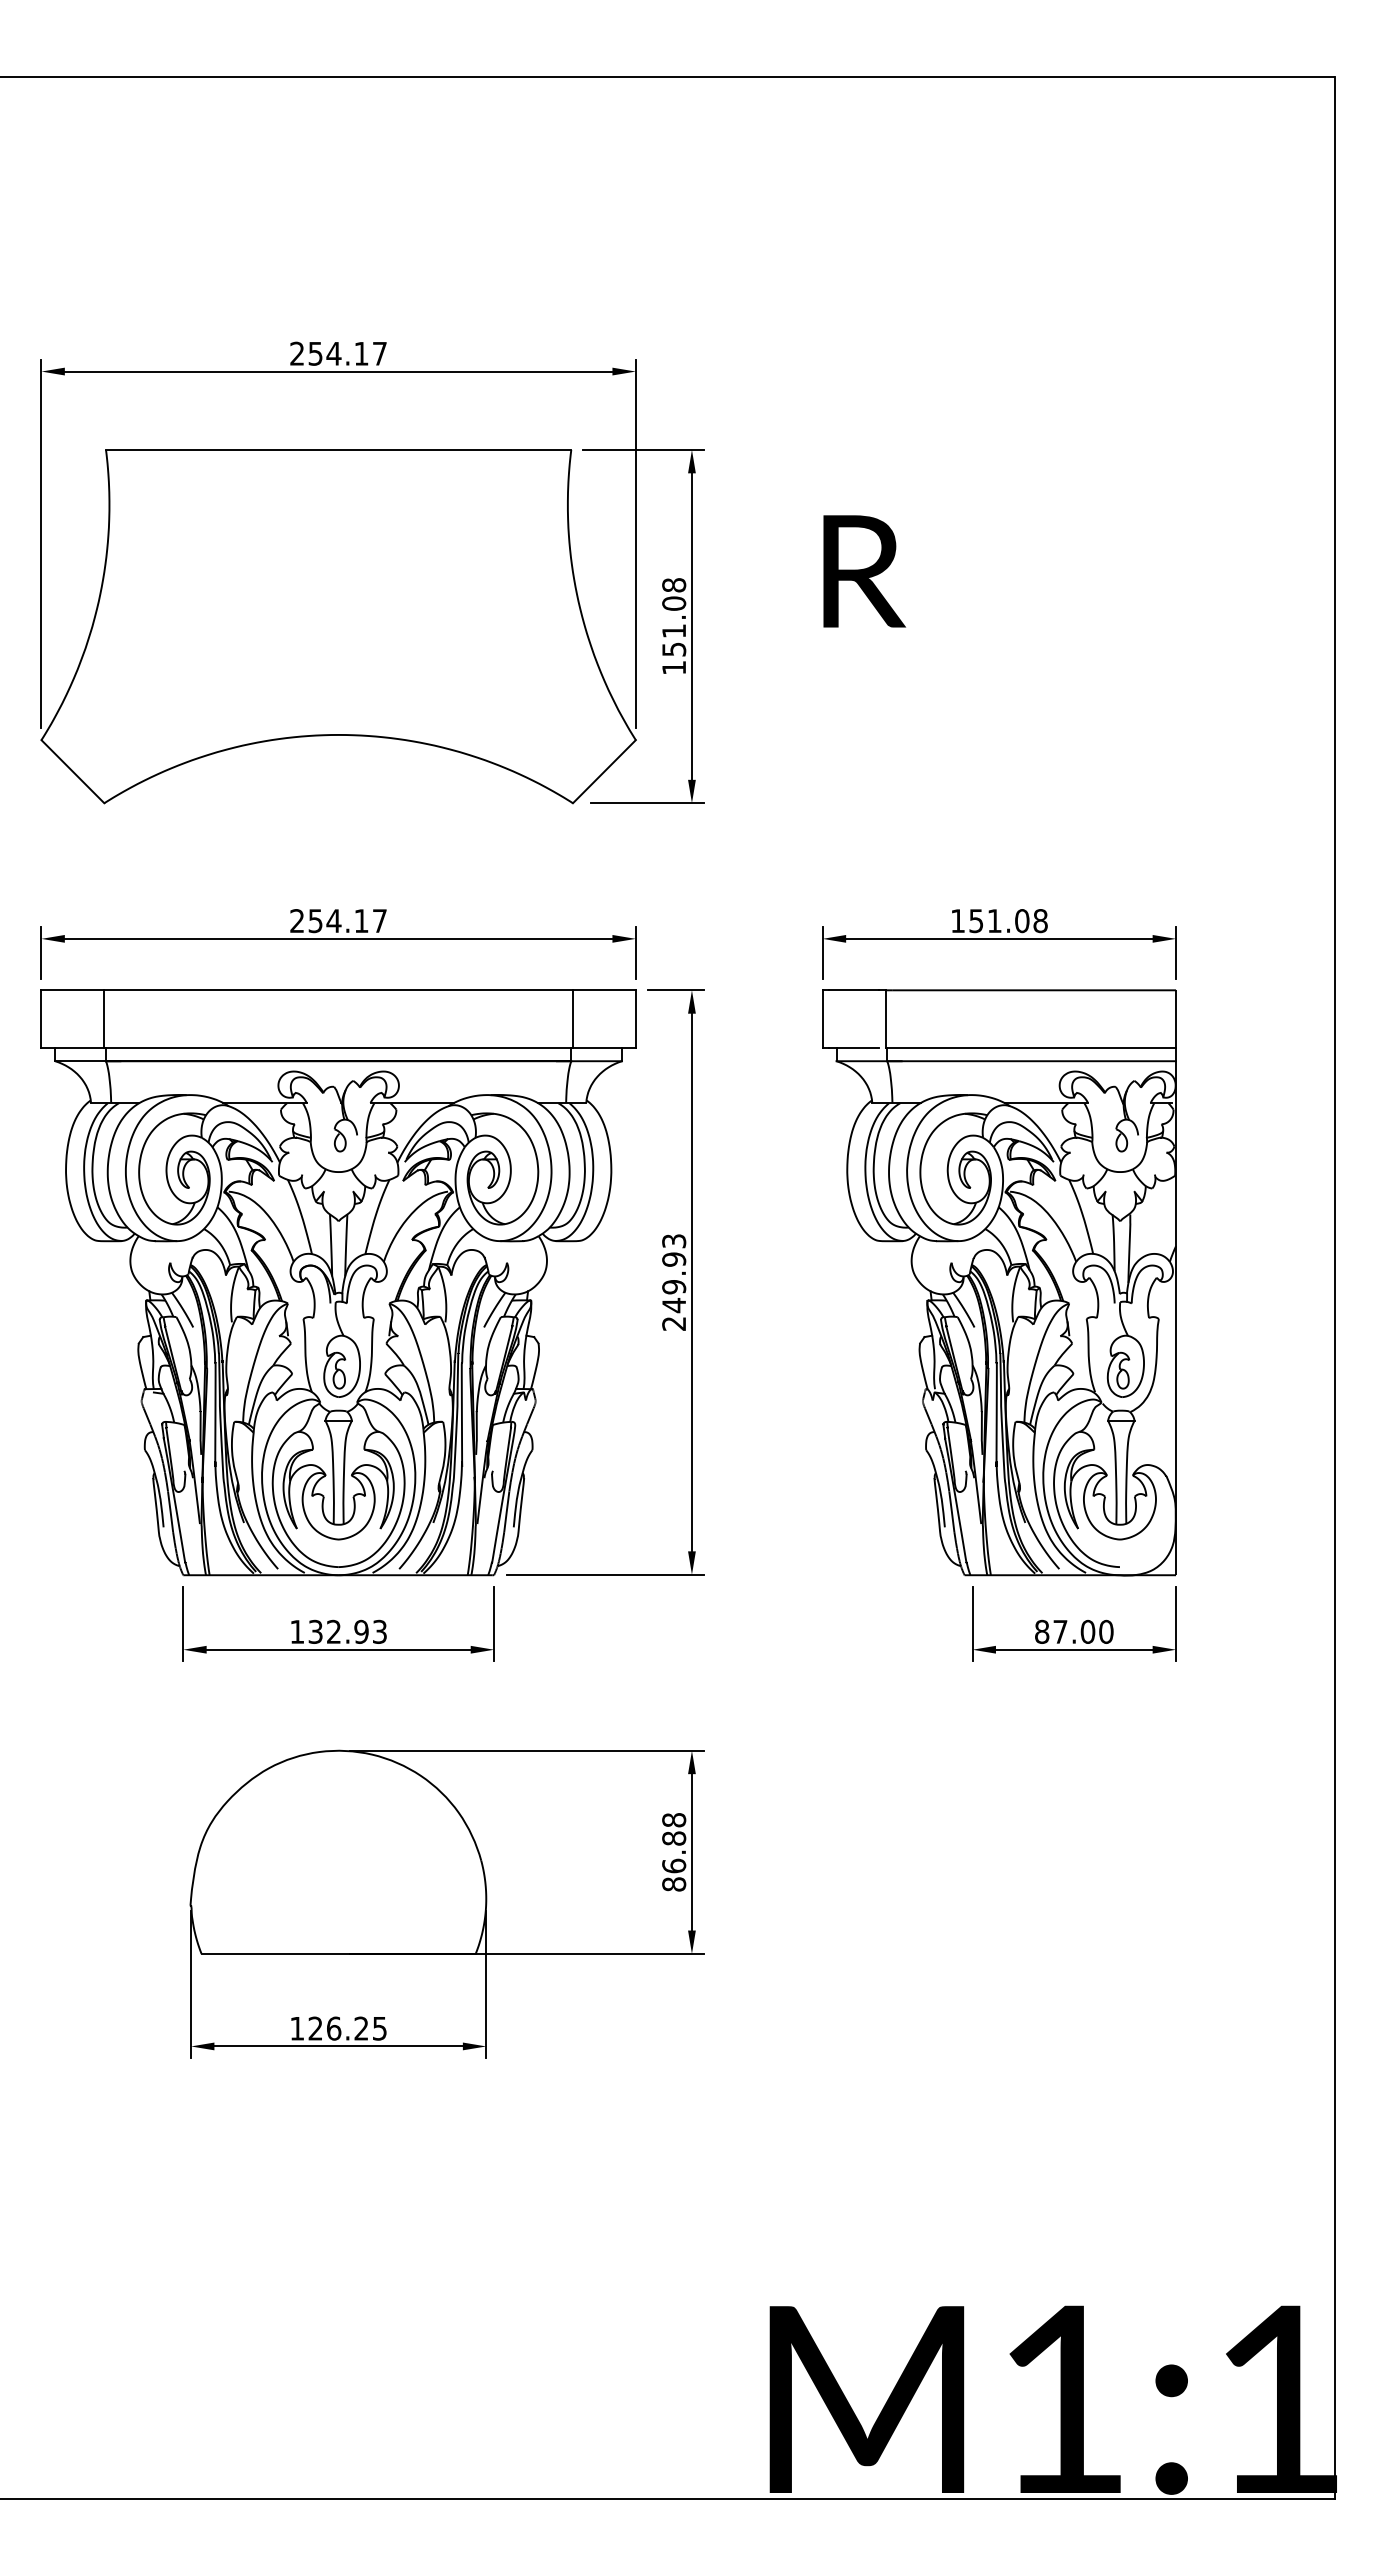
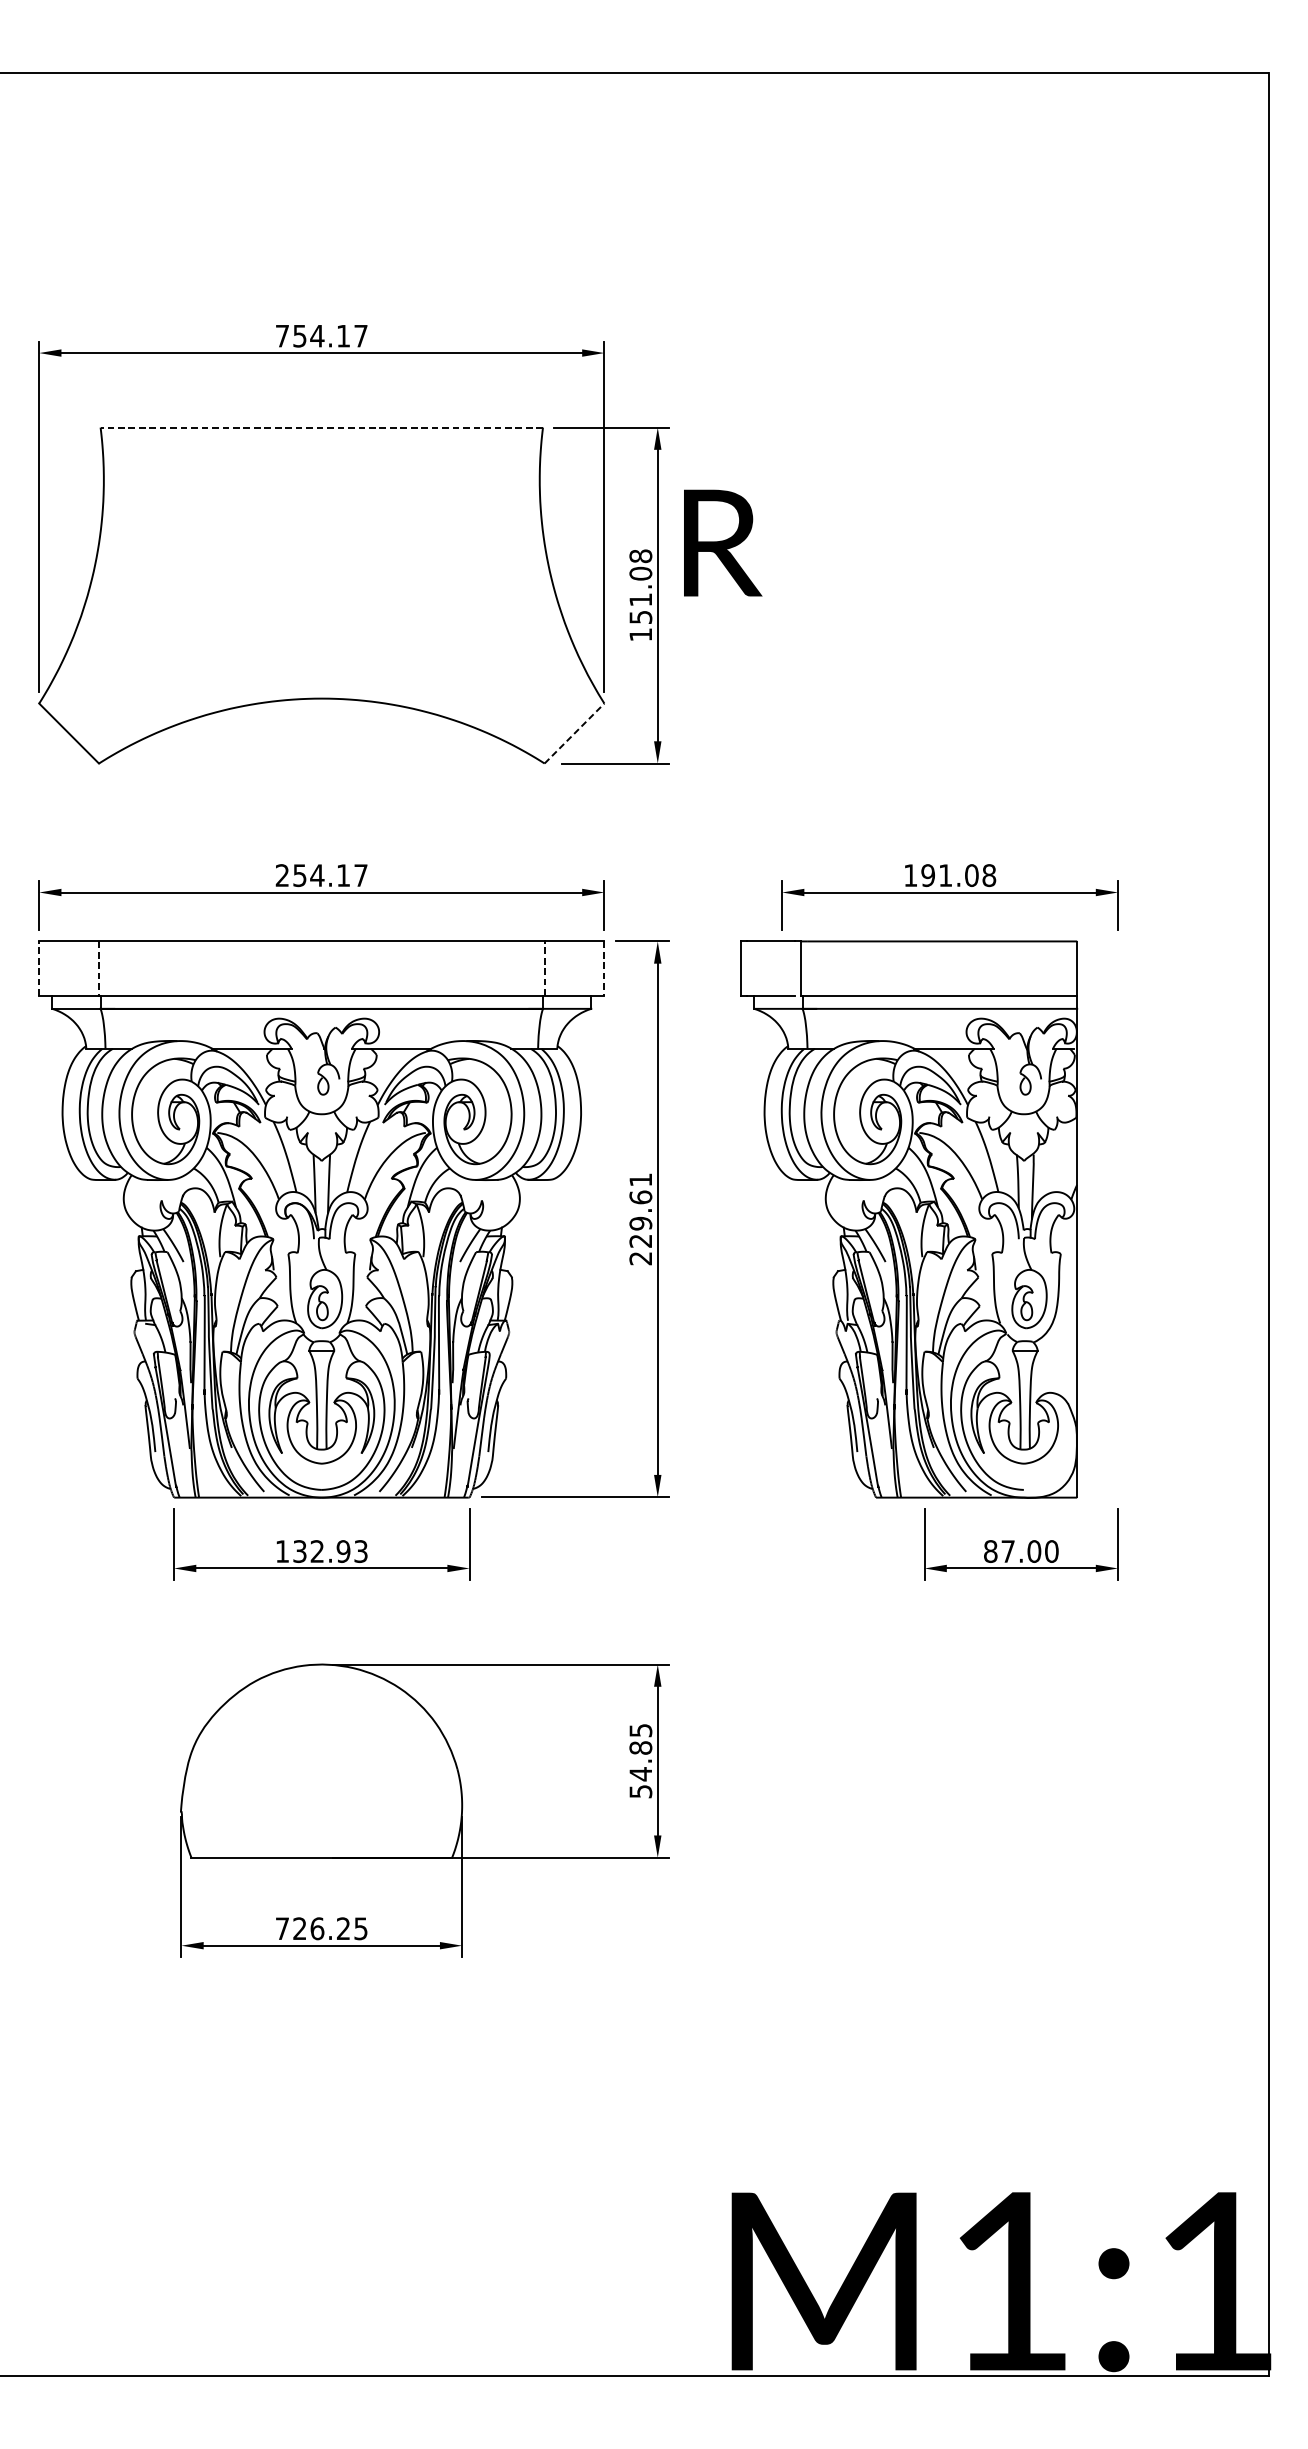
text: (296, 353) -> (281, 335), 254.17 -> 754.17
line: (338, 449) -> (321, 427), solid -> dashed
text: (864, 571) -> (722, 543), moved
line: (604, 771) -> (574, 733), solid -> dashed
text: (976, 920) -> (928, 875), 151.08 -> 191.08
line: (41, 1018) -> (39, 968), solid -> dashed
line: (104, 1018) -> (99, 968), solid -> dashed
line: (572, 1018) -> (544, 968), solid -> dashed
line: (635, 1018) -> (604, 968), solid -> dashed
text: (674, 1273) -> (641, 1210), 249.93 -> 229.61
part: (999, 1282) -> (909, 1219), moved
text: (674, 1852) -> (641, 1761), 86.88 -> 54.85
text: (297, 2028) -> (282, 1928), 126.25 -> 726.25

